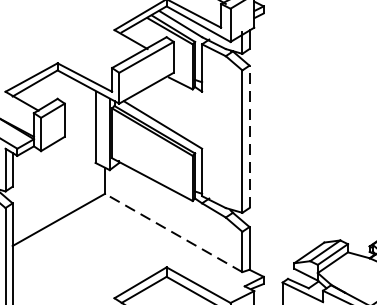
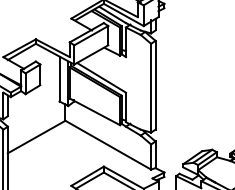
line: (249, 135) -> (155, 84), dashed -> solid
line: (172, 231) -> (107, 144), dashed -> solid

